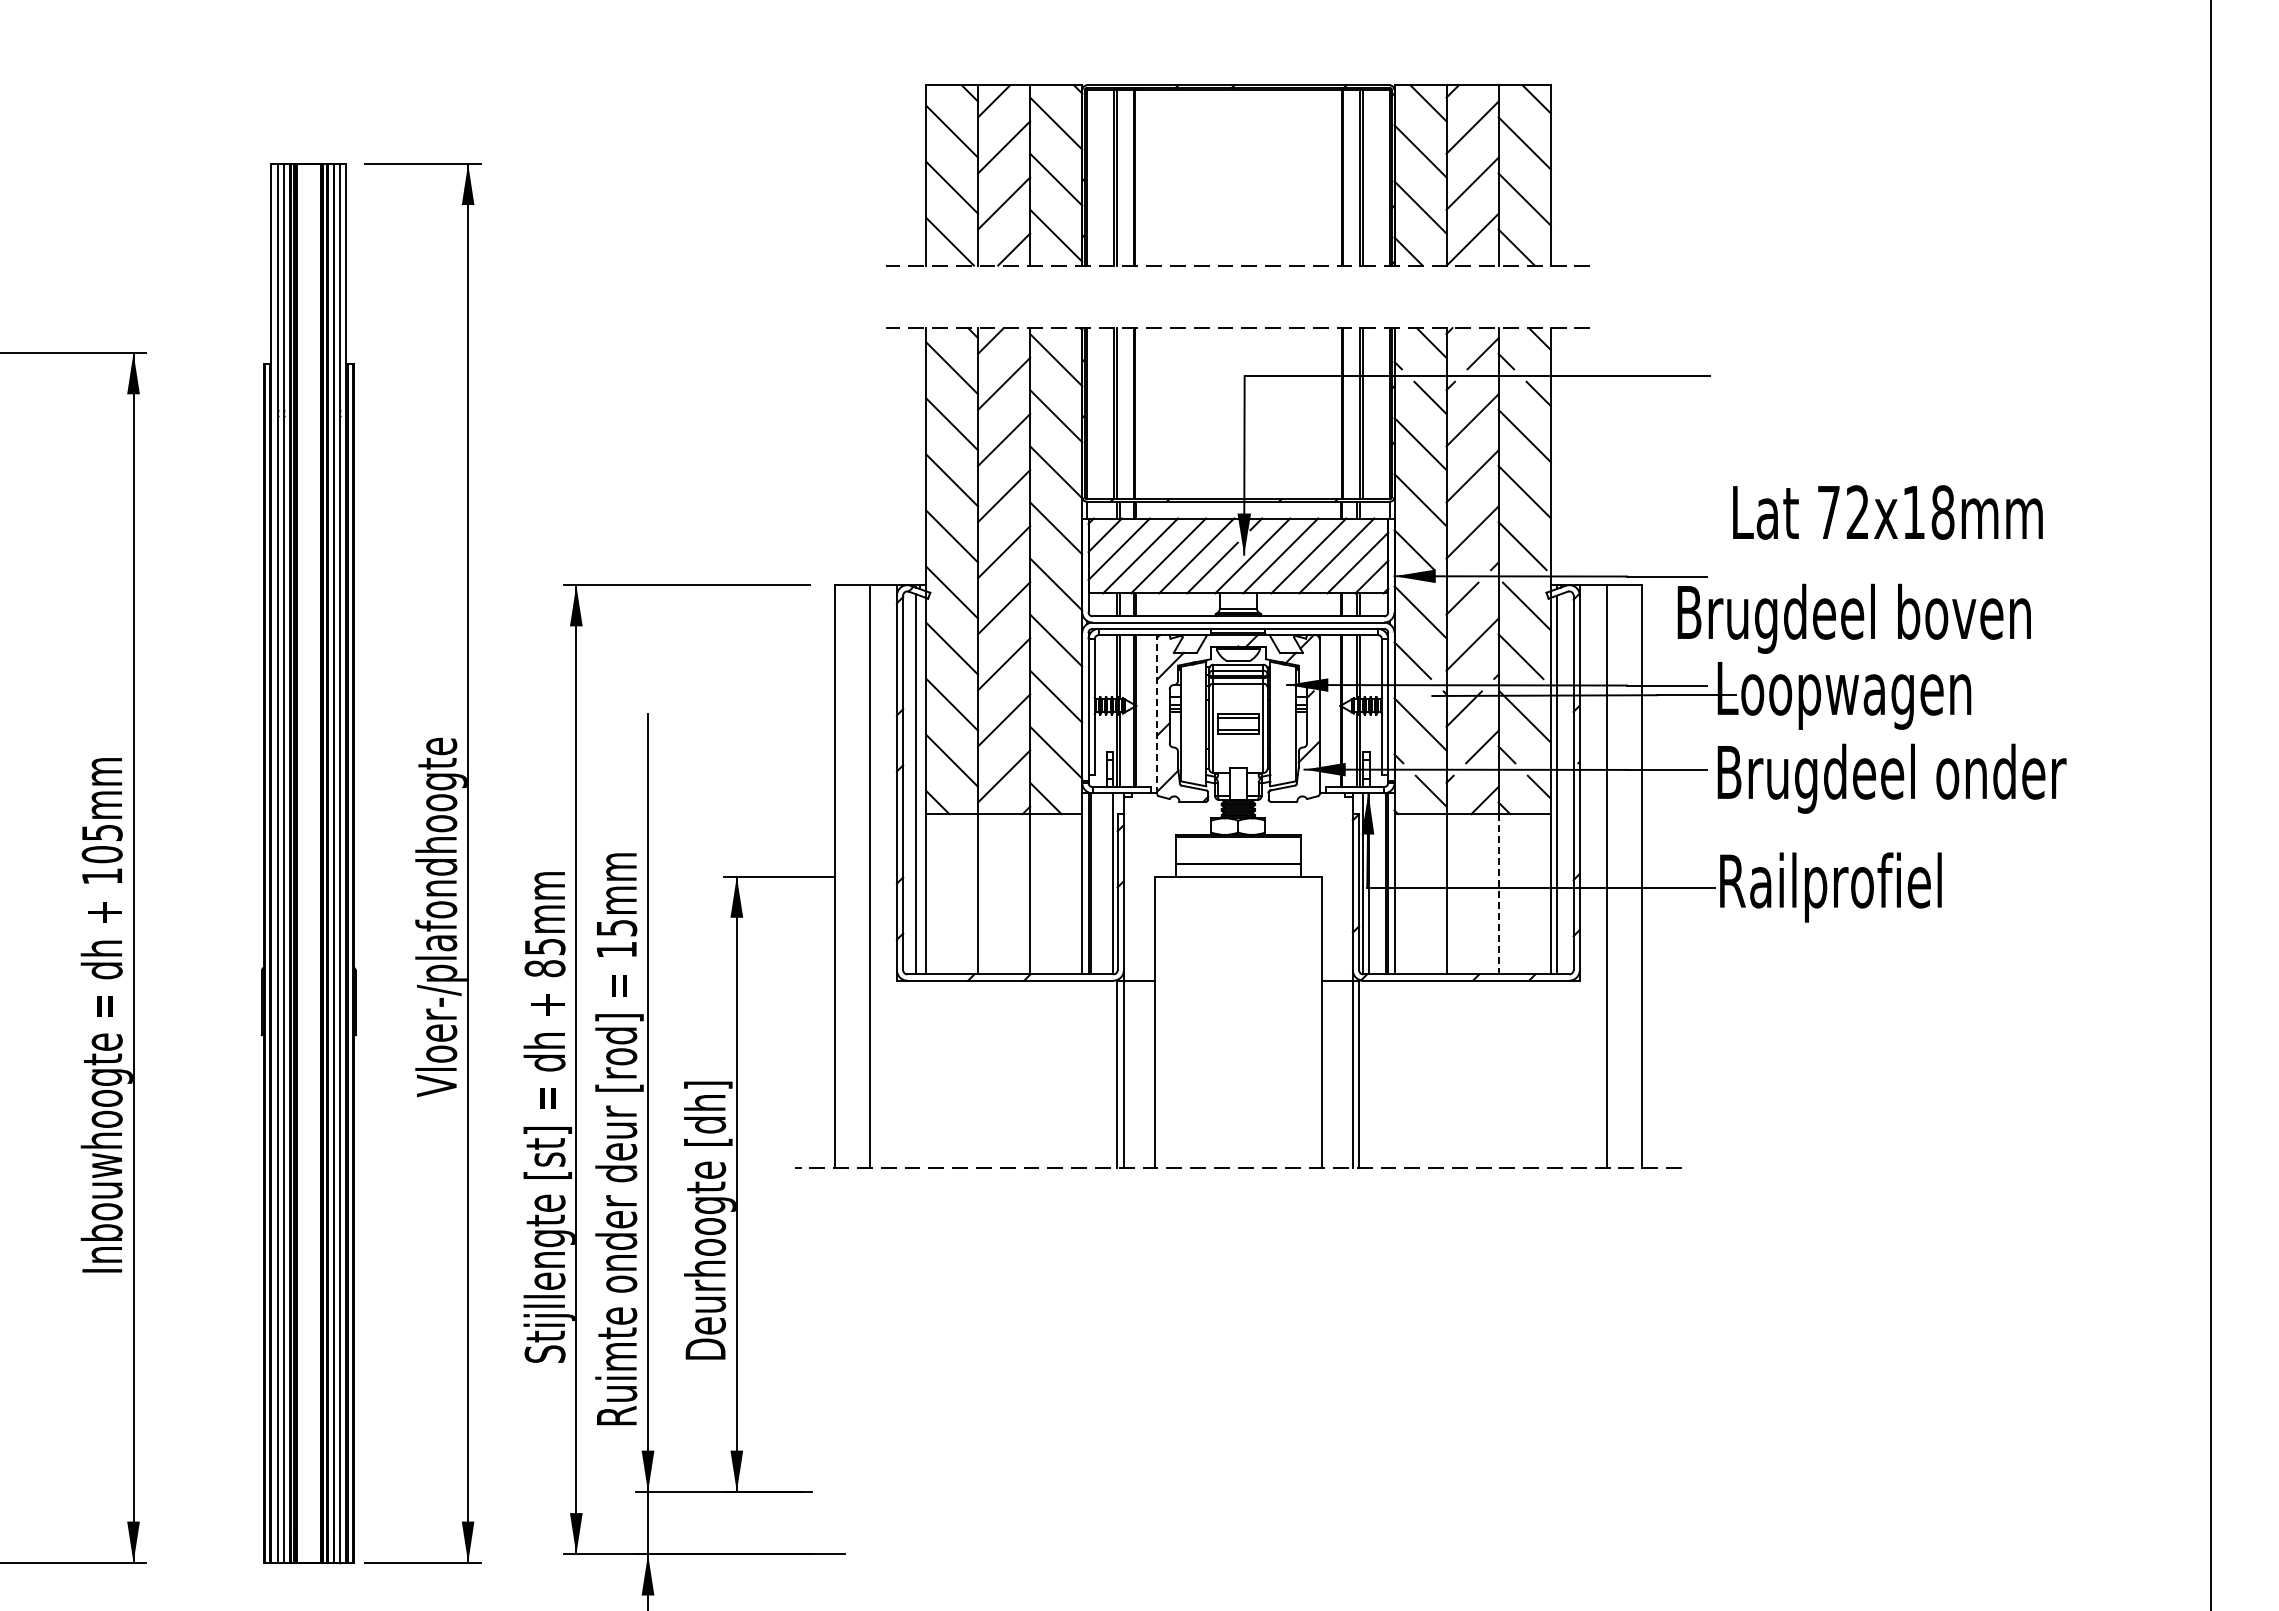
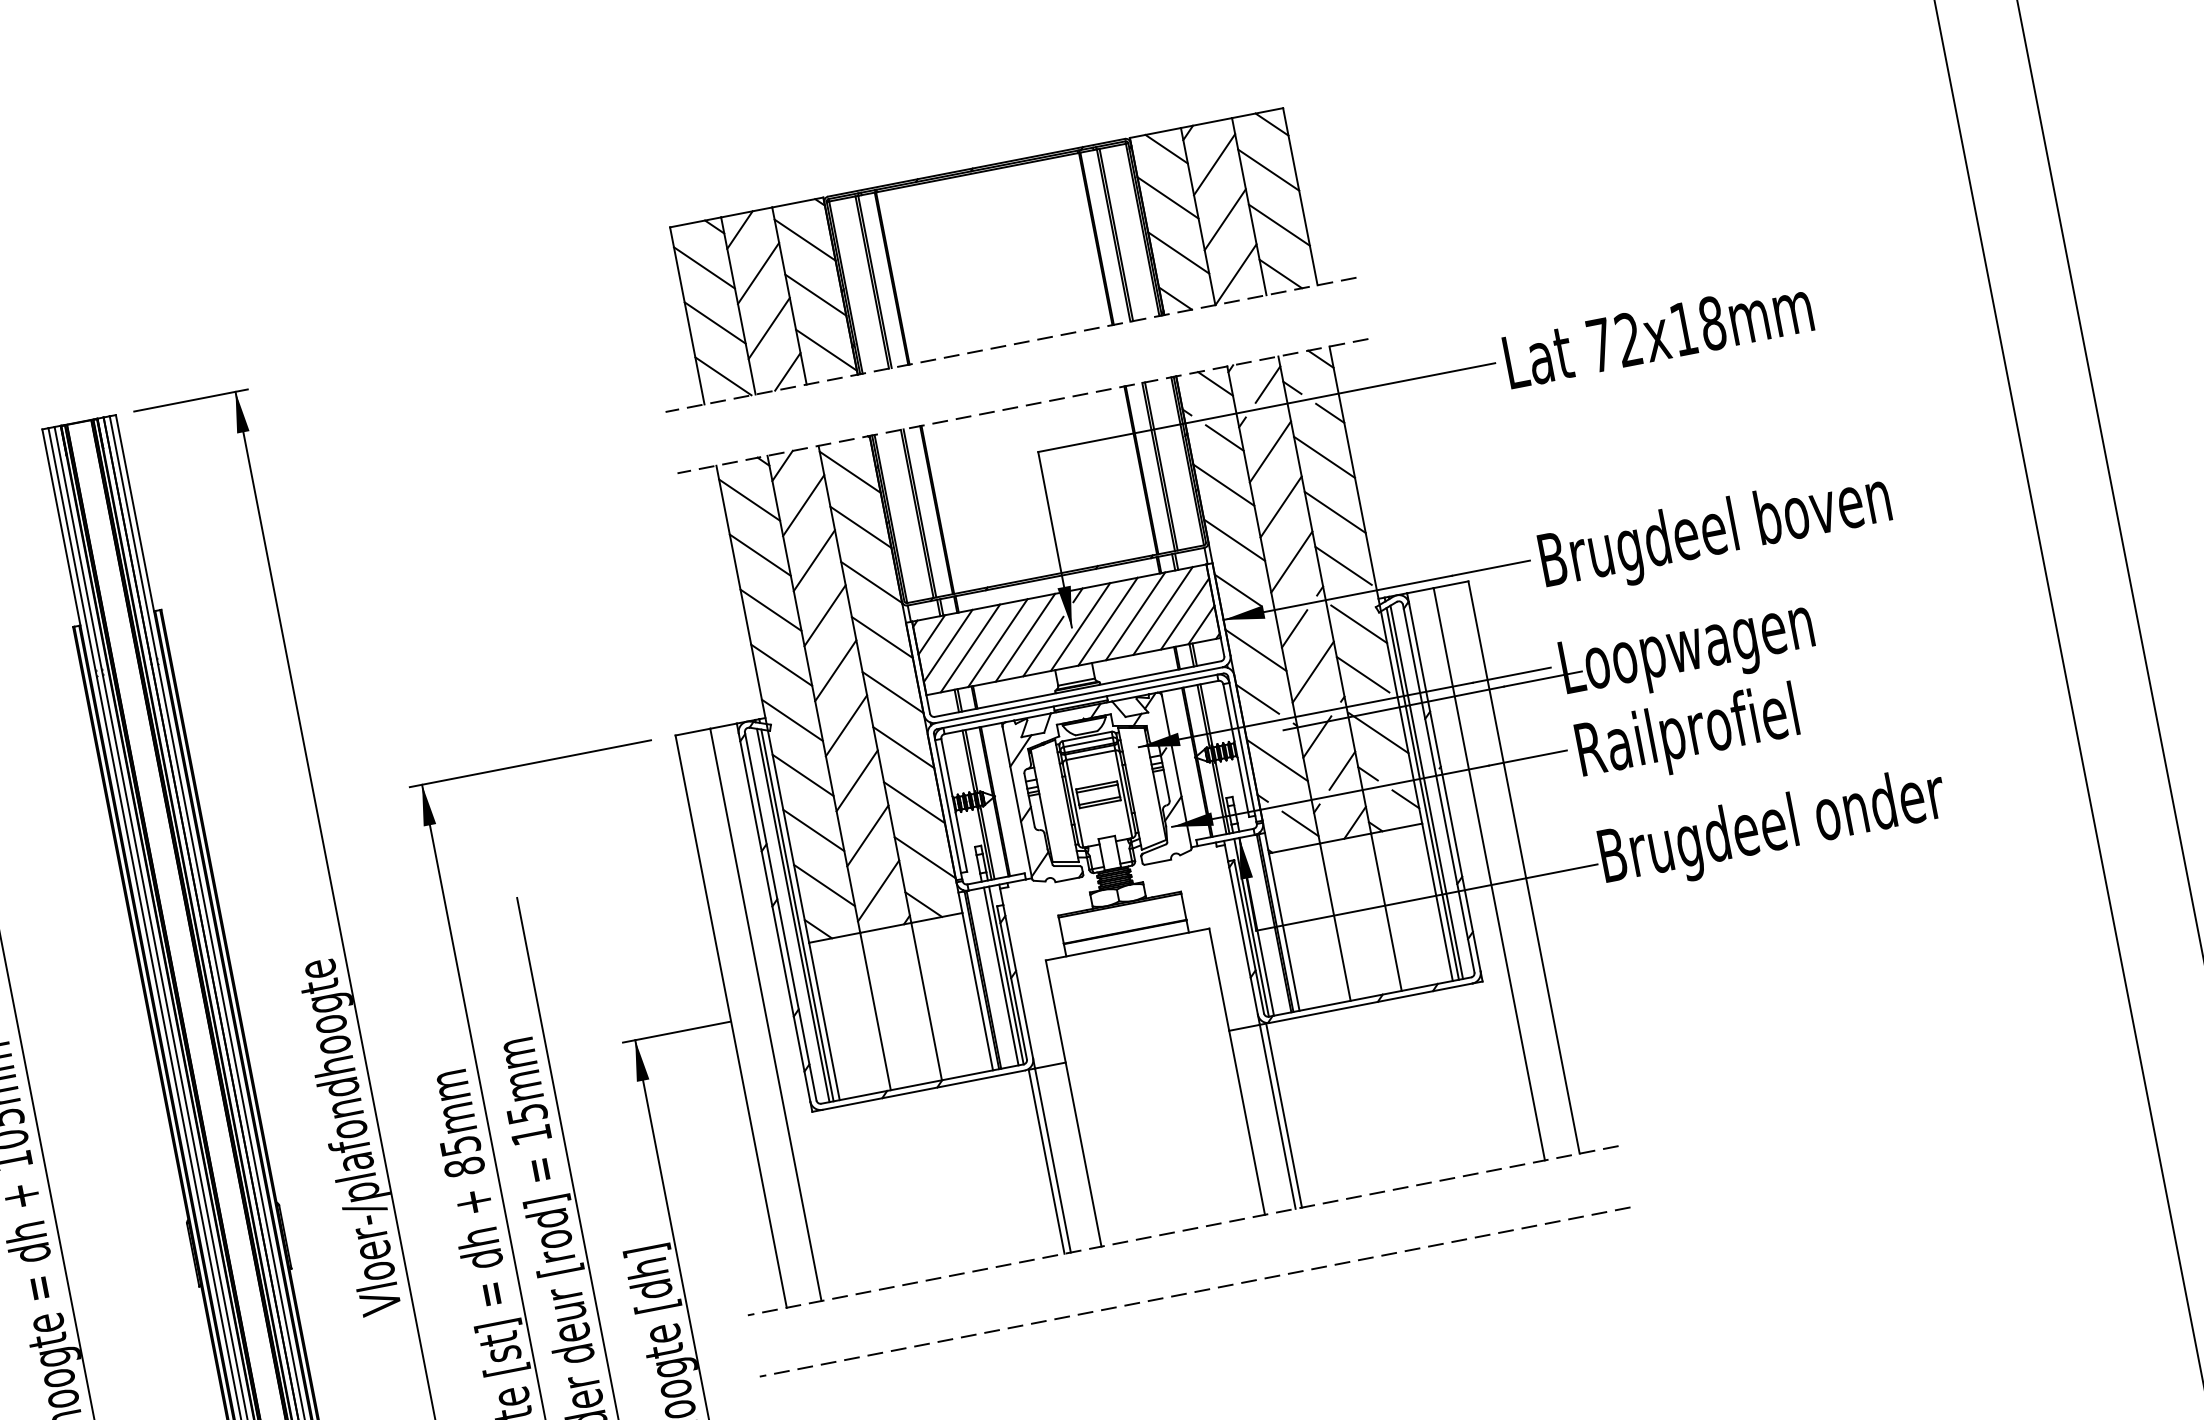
text: (1887, 512) -> (1657, 334), moved
text: (1853, 618) -> (1715, 533), moved
line: (1157, 716) -> (1017, 802), dashed -> solid
text: (1894, 778) -> (1752, 723), Brugdeel onder -> Railprofiel
line: (919, 784) -> (797, 914), added
line: (1561, 784) -> (1427, 792), added
line: (1108, 883) -> (1001, 976), added
text: (1896, 887) -> (1775, 829), Railprofiel -> Brugdeel onder
line: (1498, 894) -> (1386, 912), dashed -> solid
line: (1238, 1230) -> (1195, 1291), added

